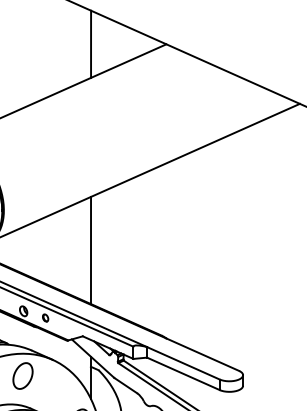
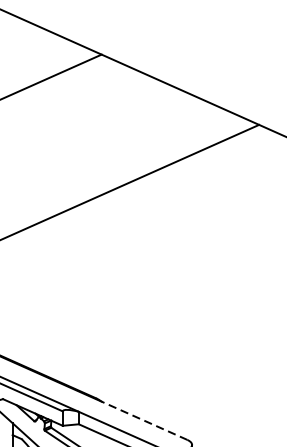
line: (91, 43) -> (13, 53), removed
line: (90, 250) -> (12, 297), removed
line: (202, 354) -> (144, 420), solid -> dashed

